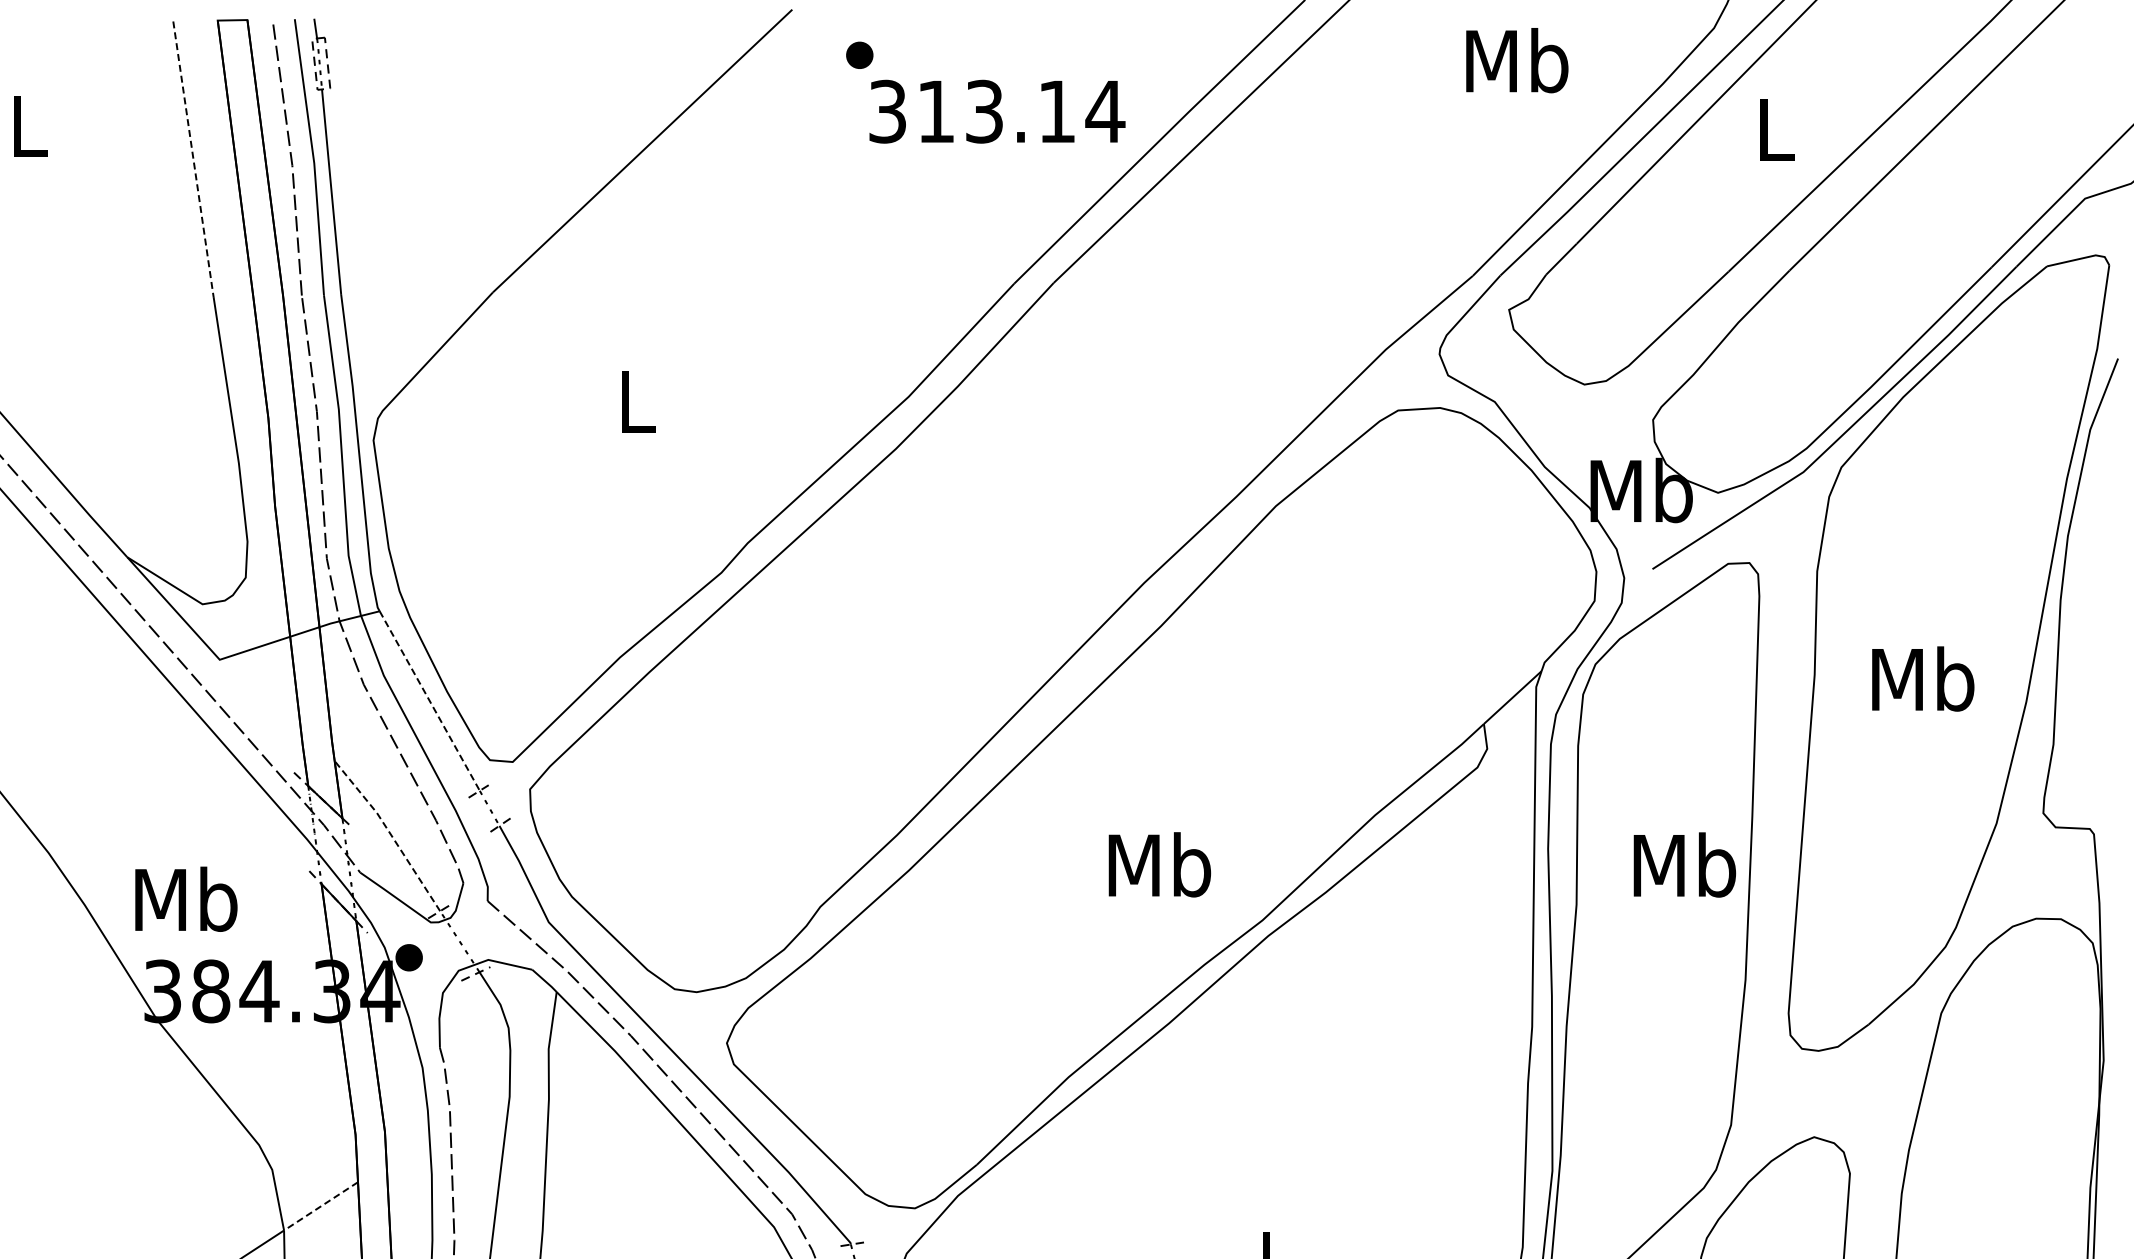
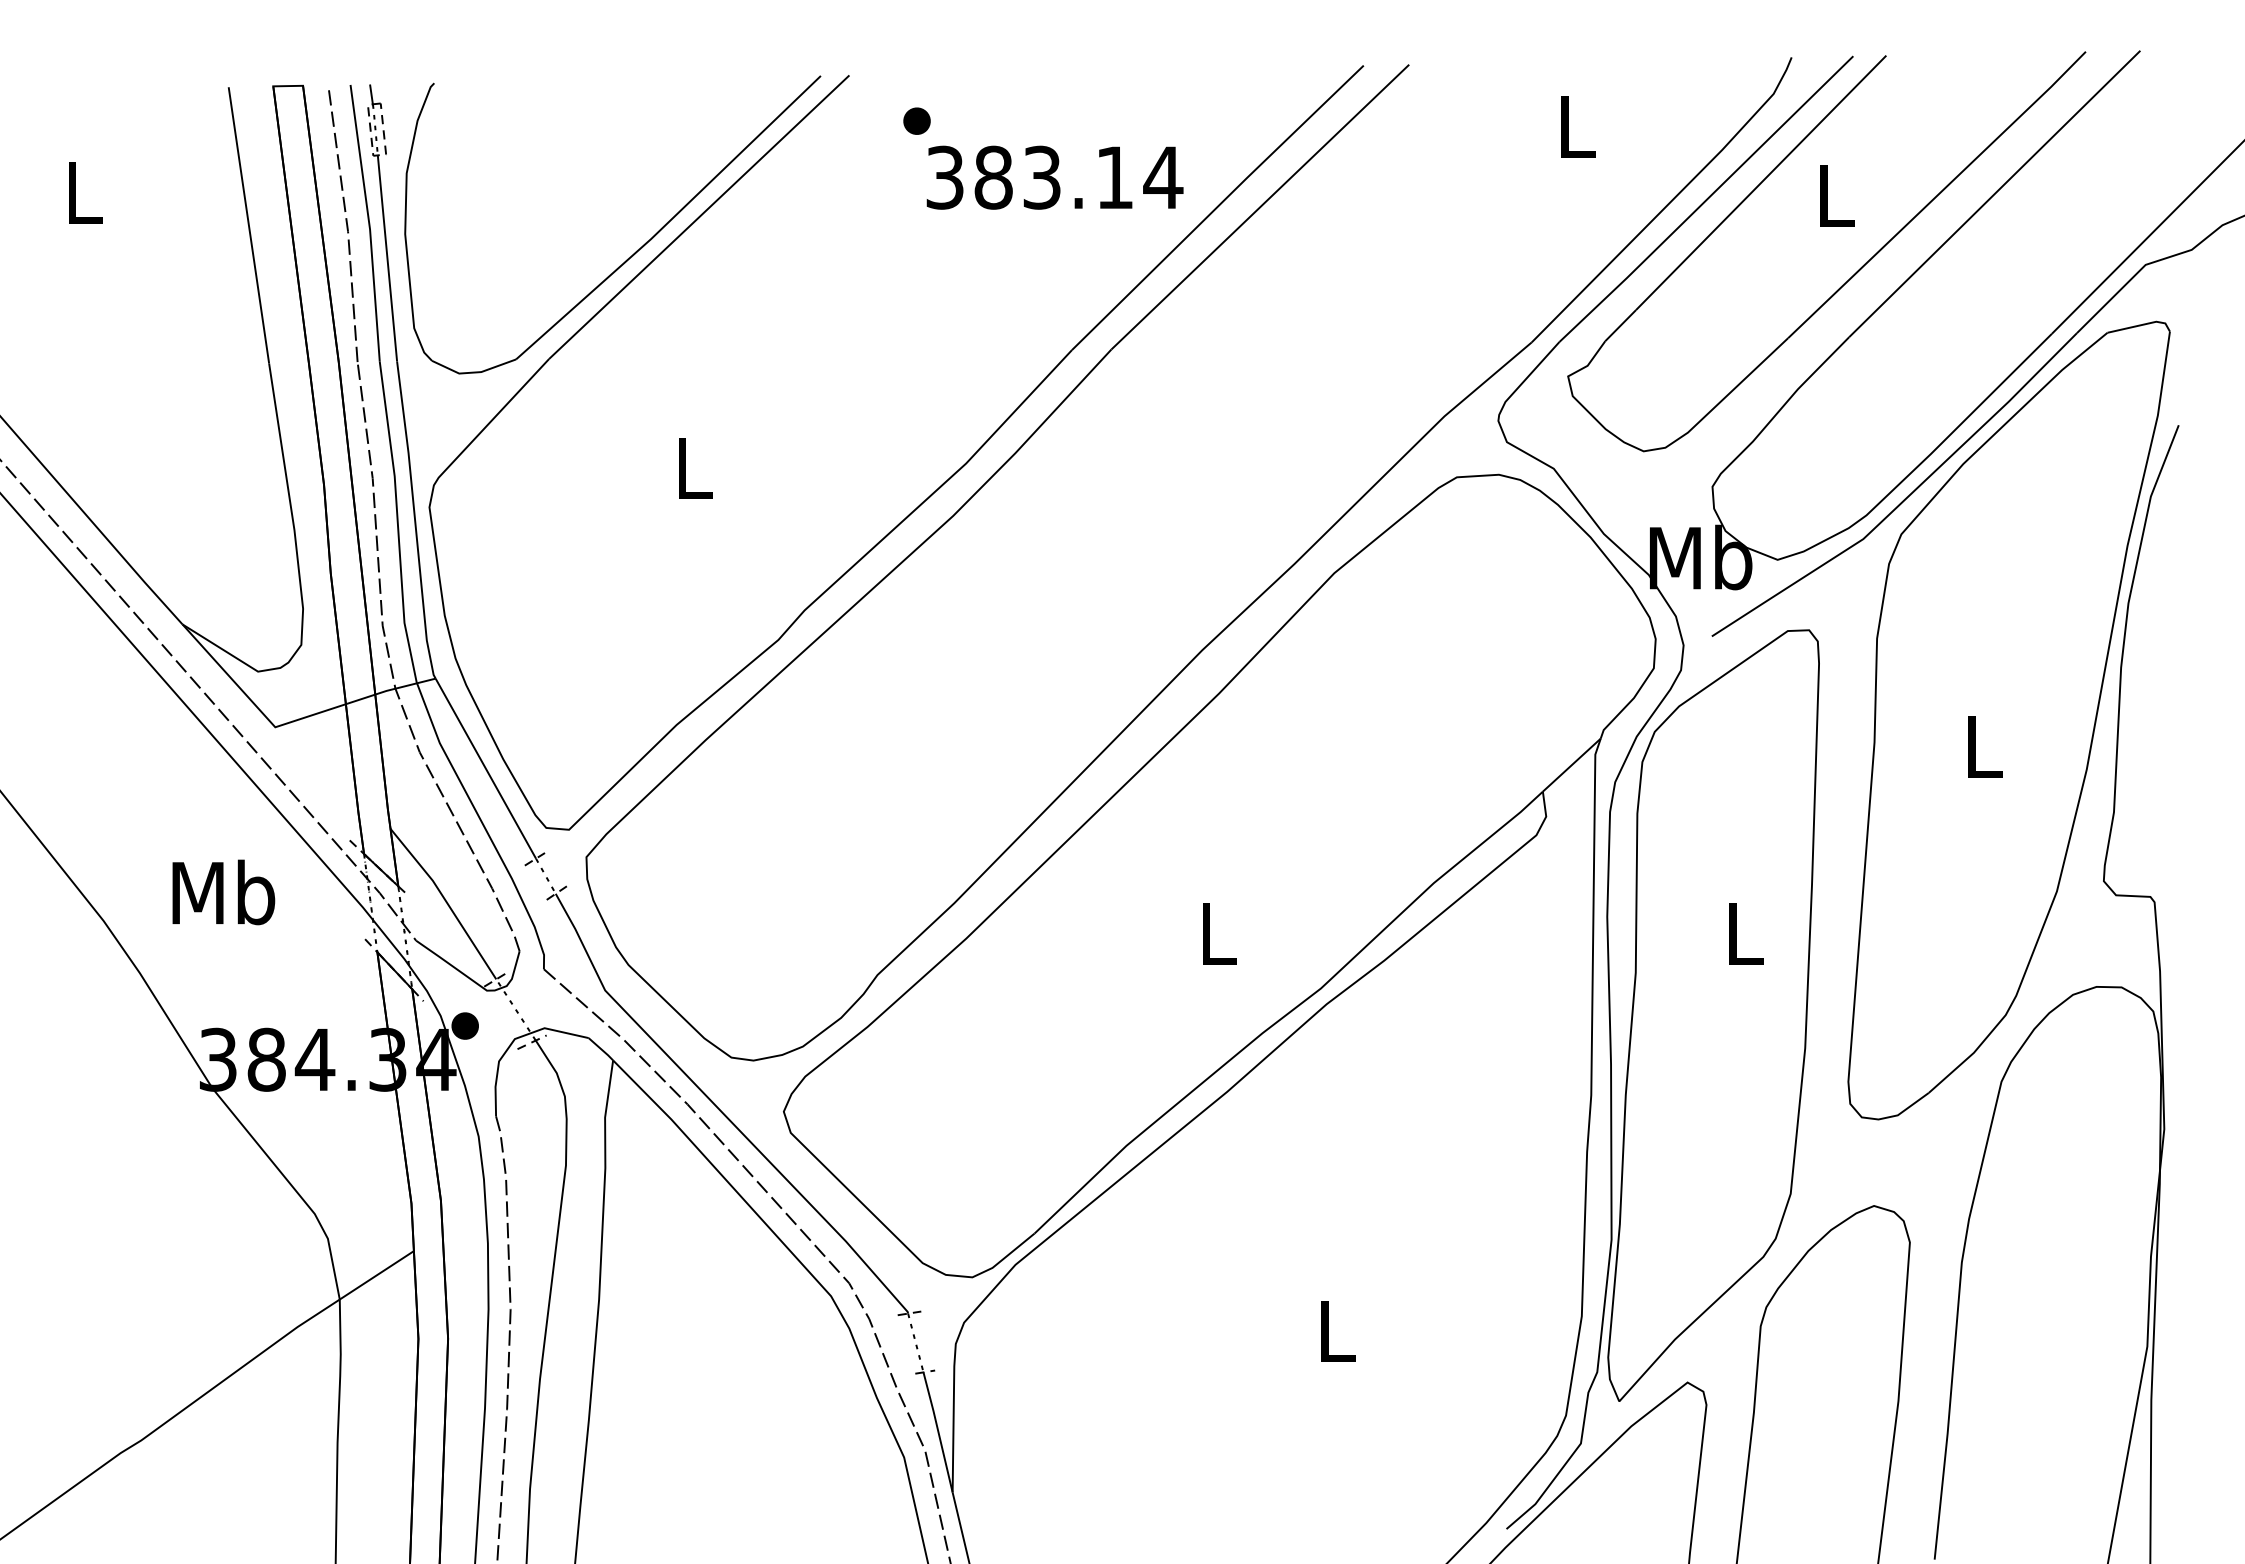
text: (1517, 60) -> (1576, 126), Mb -> L
text: (936, 111) -> (993, 177), 313.14 -> 383.14
line: (193, 159) -> (248, 225), dashed -> solid
part: (580, 183) -> (637, 249), added
text: (1923, 678) -> (1983, 746), Mb -> L
line: (430, 701) -> (486, 769), dashed -> solid
line: (389, 832) -> (445, 900), dashed -> solid
text: (1159, 864) -> (1217, 932), Mb -> L
text: (1685, 864) -> (1744, 932), Mb -> L
text: (186, 899) -> (223, 892), moved
line: (320, 1206) -> (376, 1275), dashed -> solid

